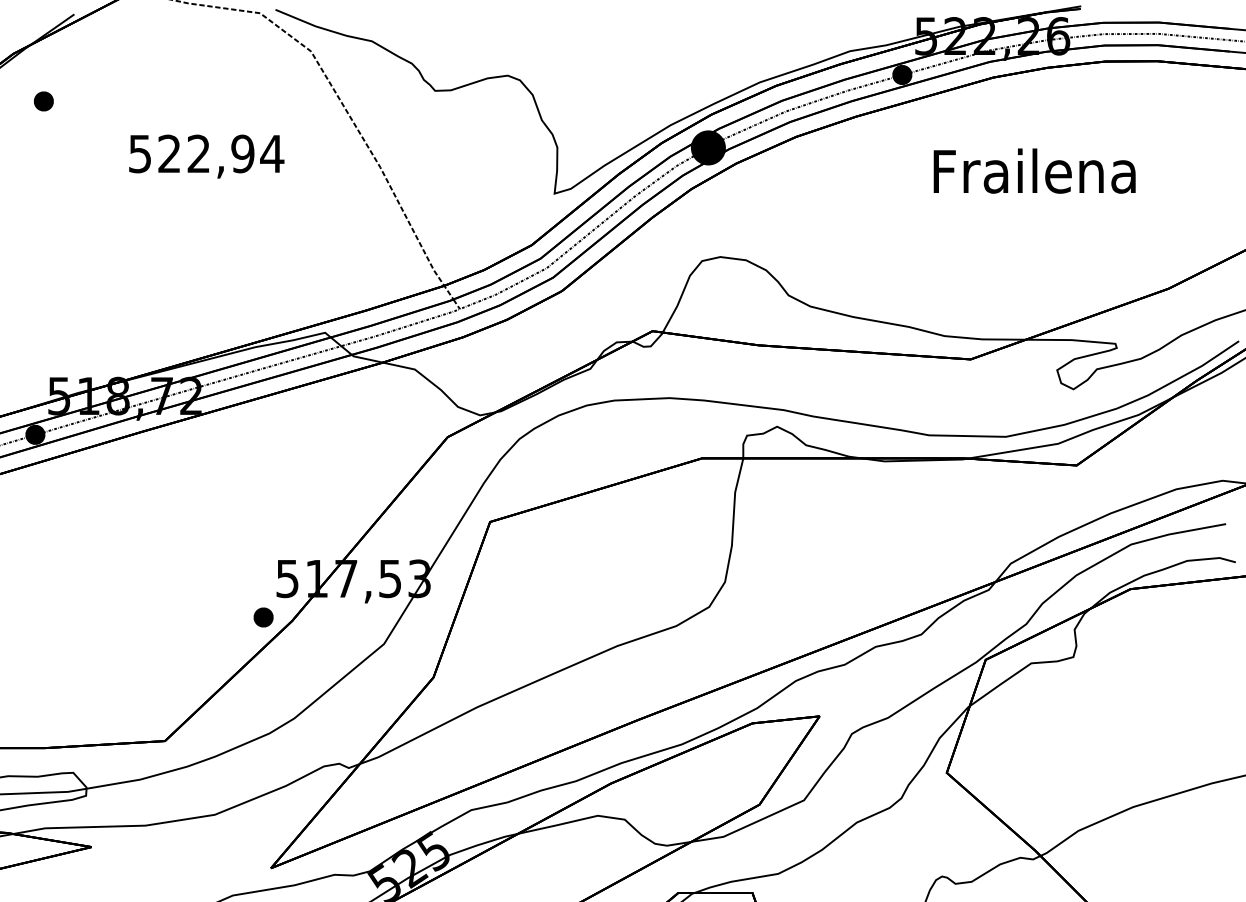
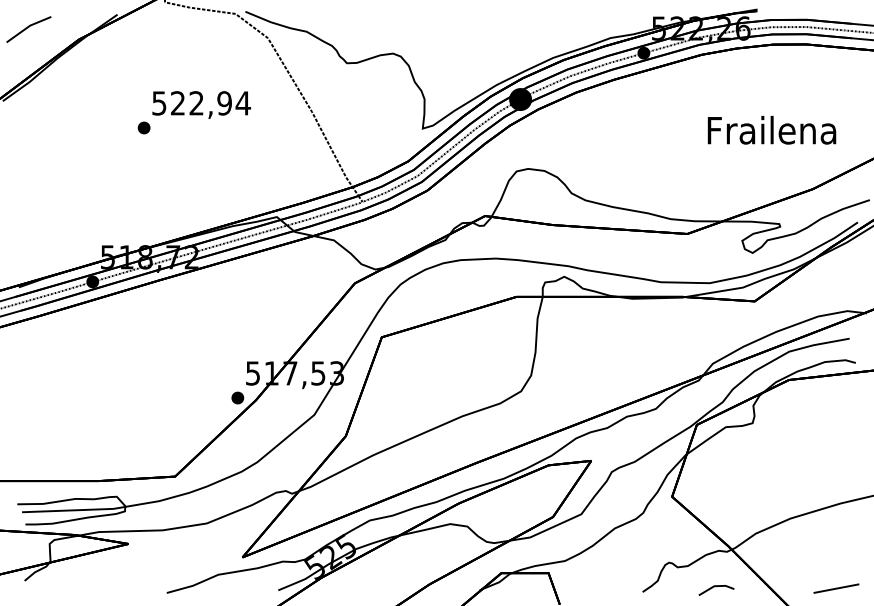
part: (42, 100) -> (143, 127), moved
text: (1033, 171) -> (771, 130), moved

